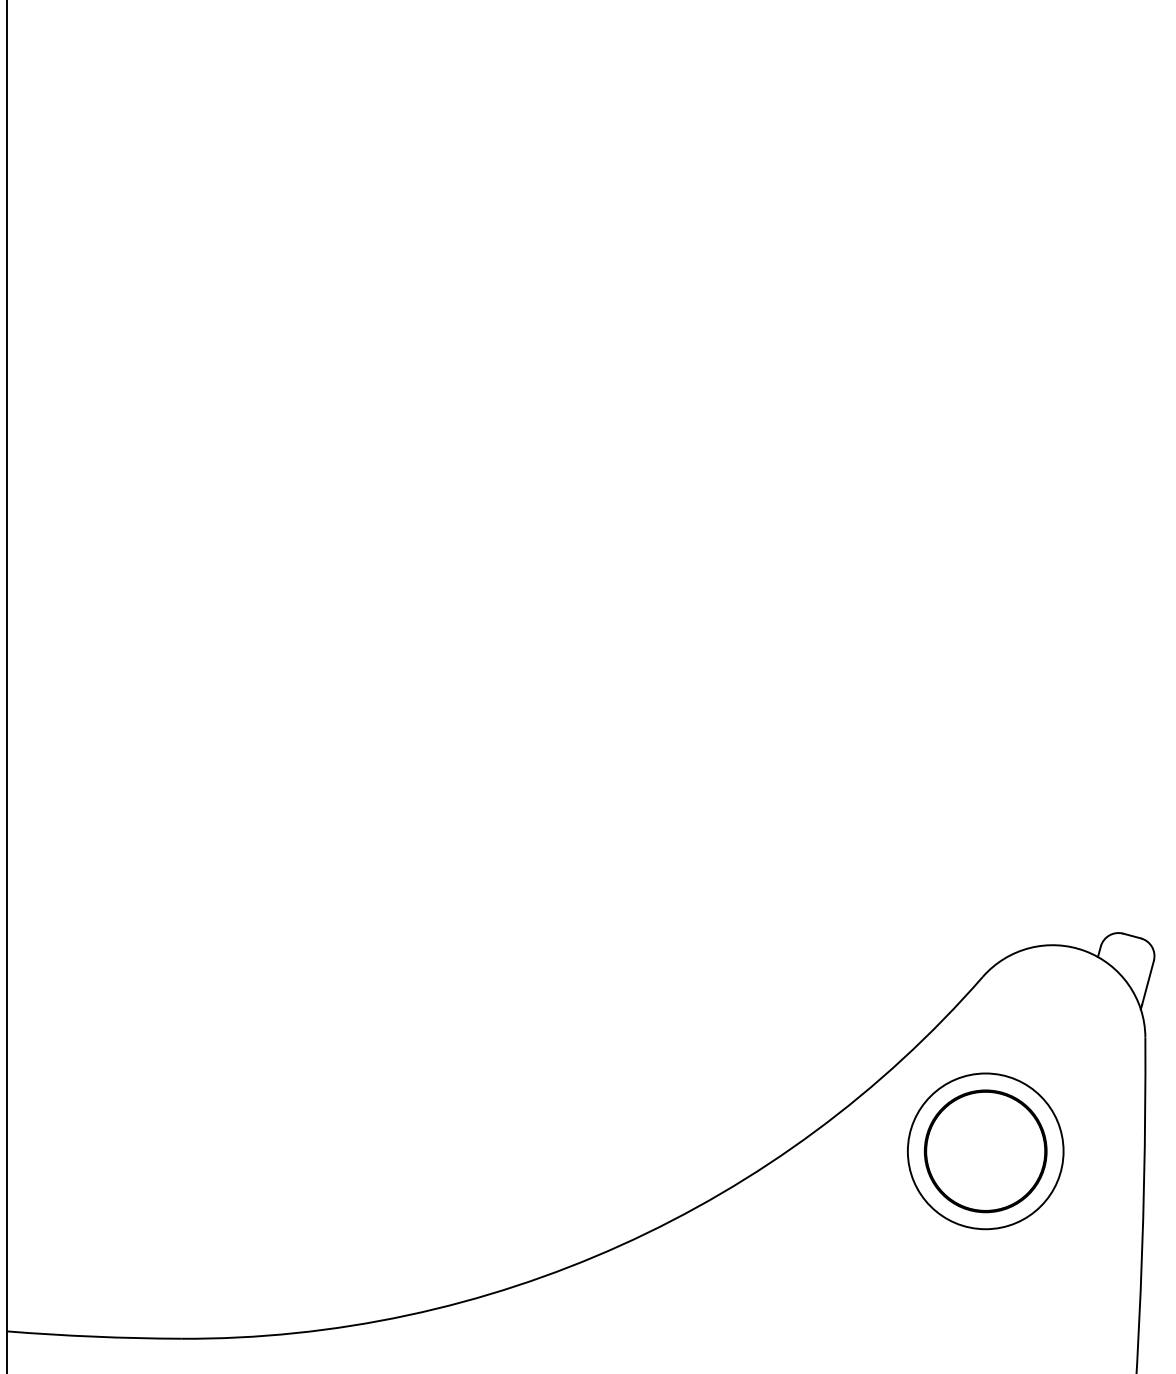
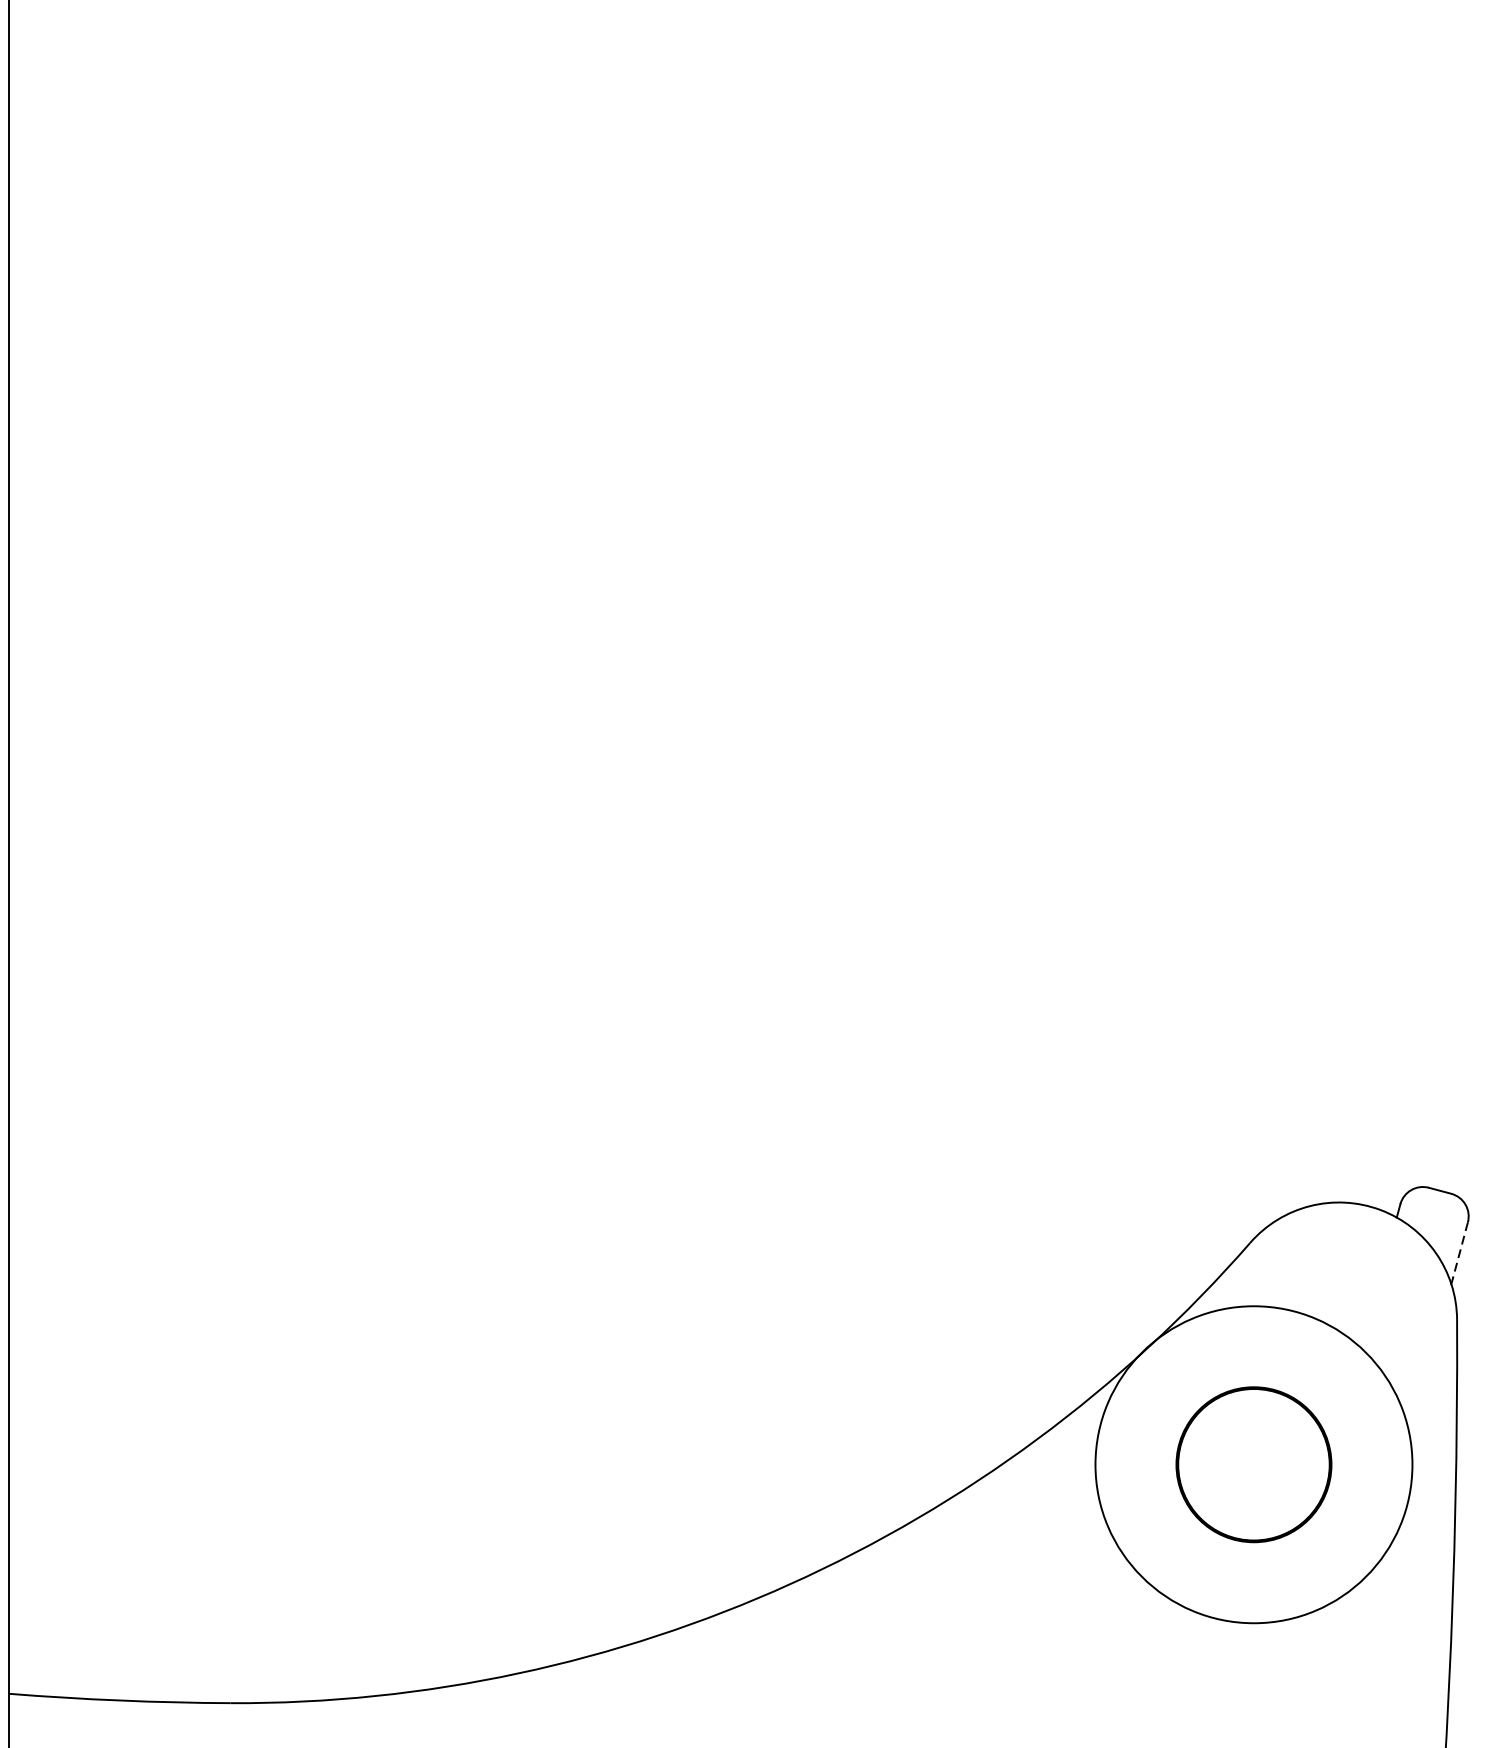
line: (1147, 982) -> (1459, 1249), solid -> dashed
circle: (985, 1151) -> (1253, 1464), size x1.6

